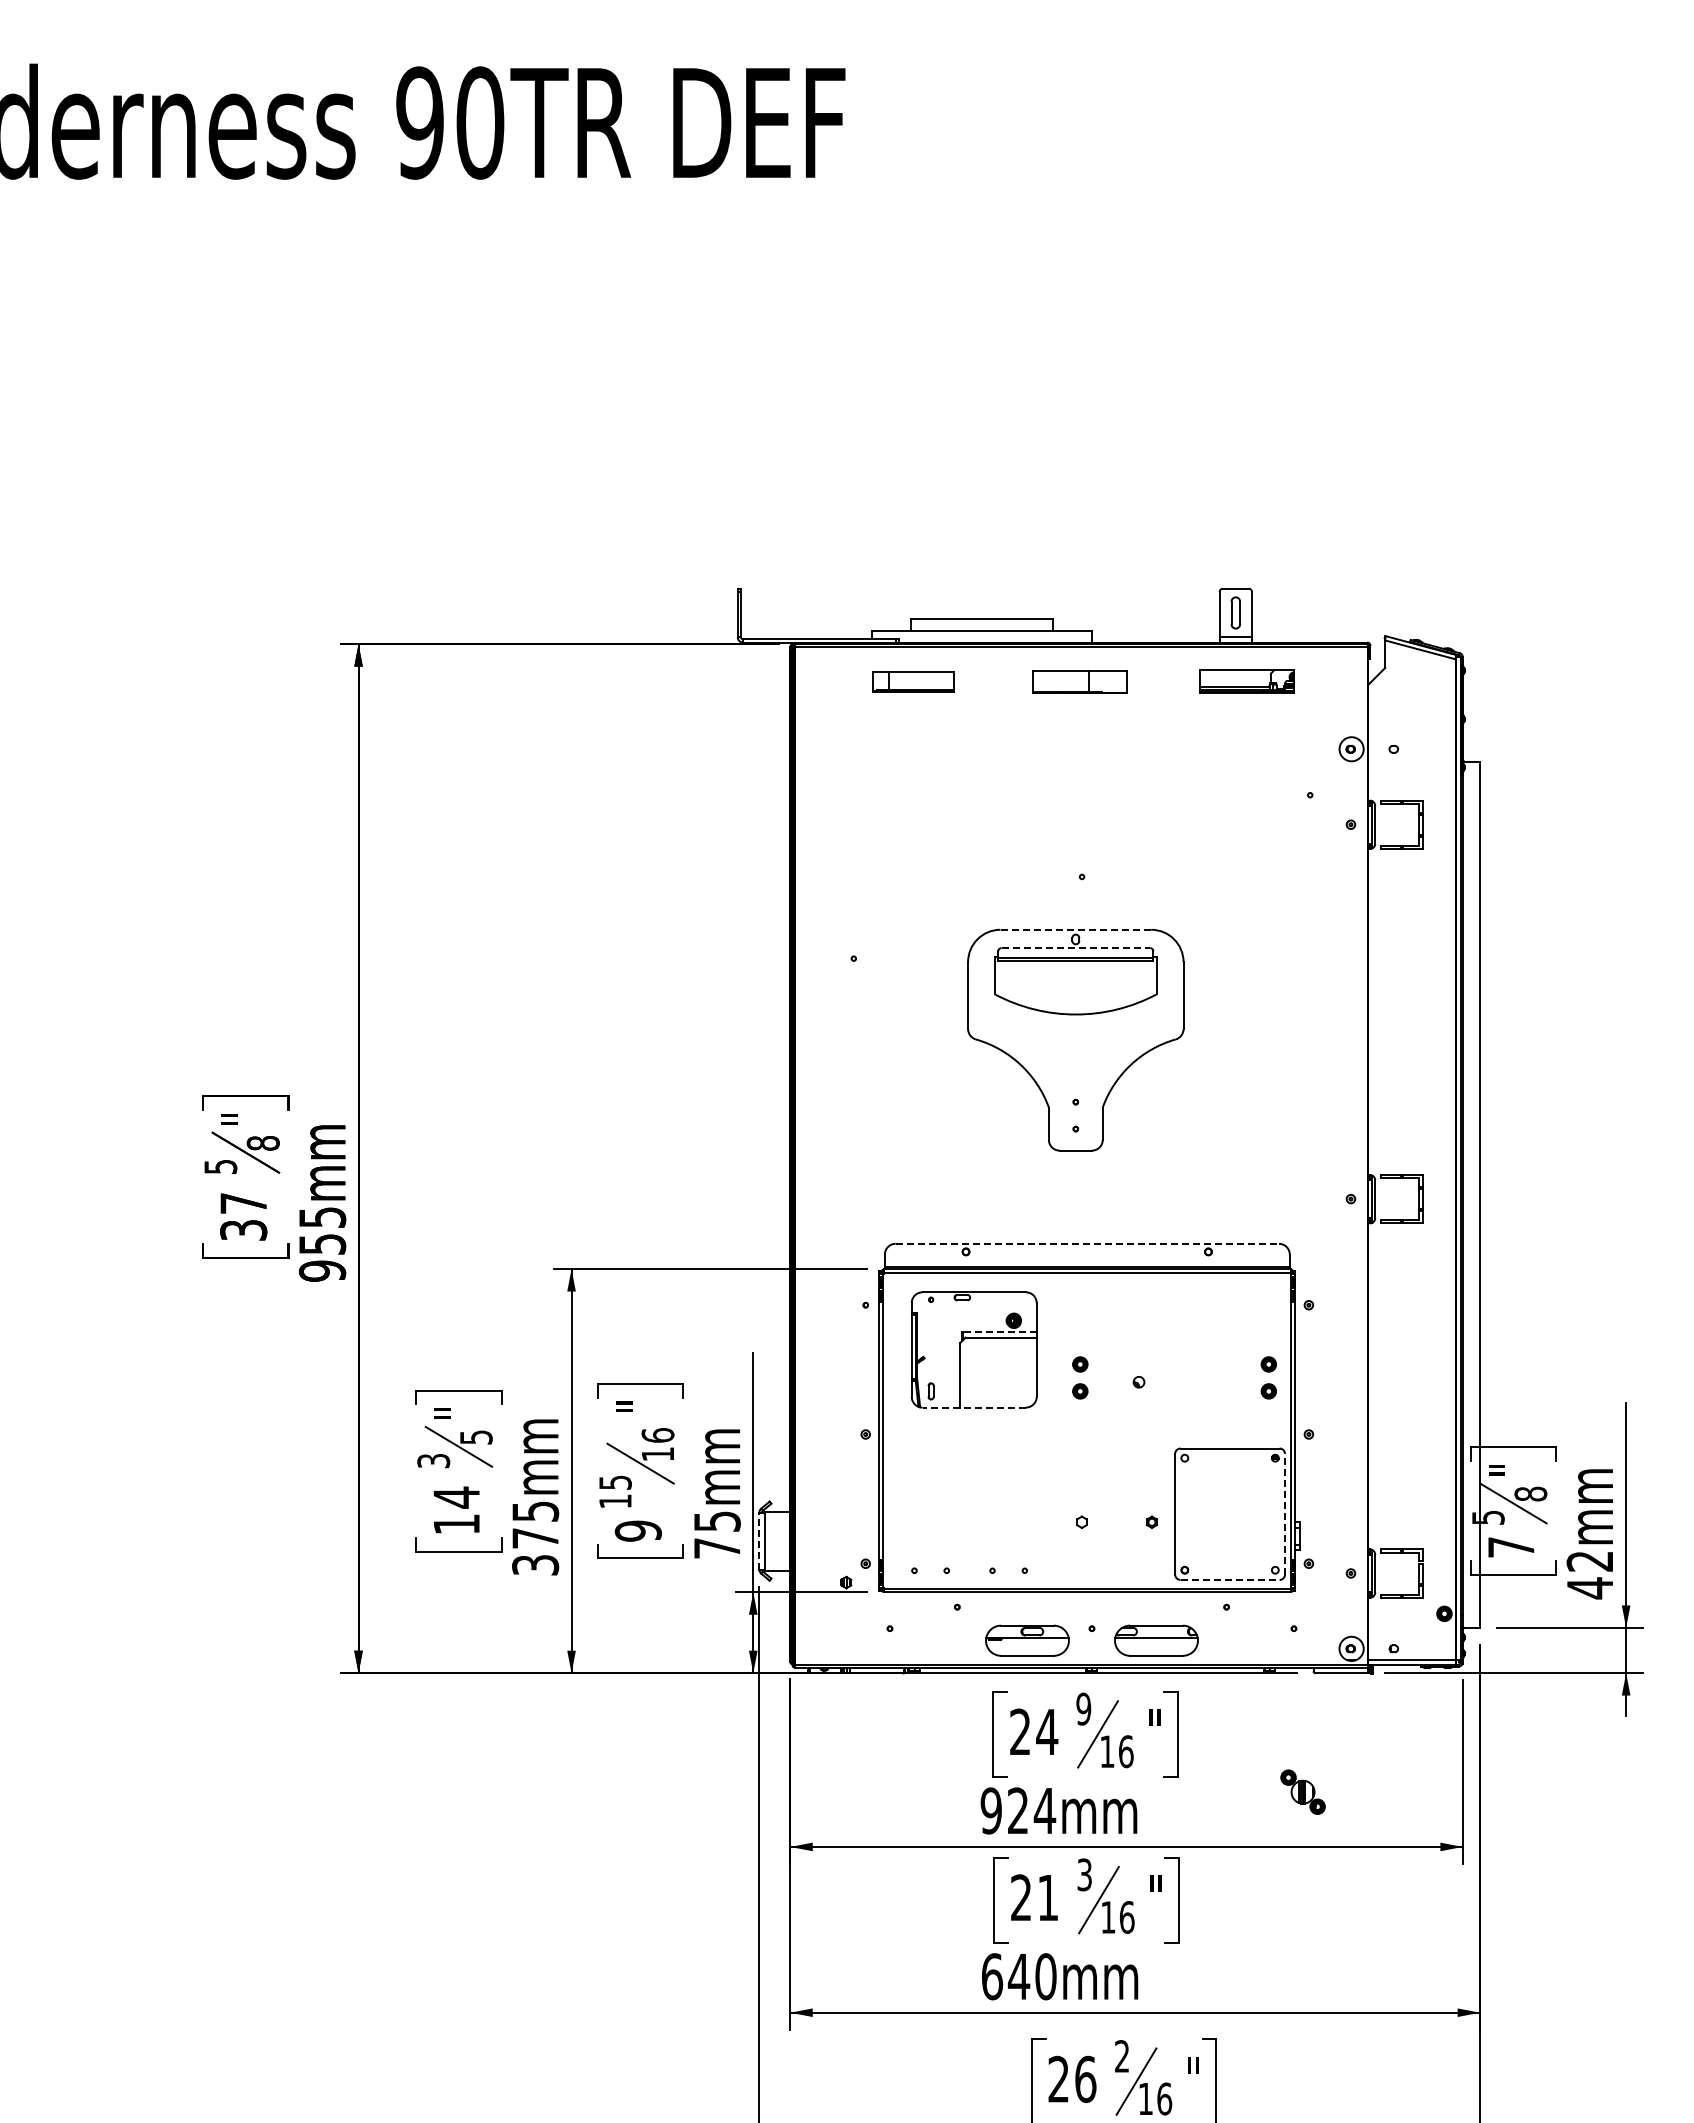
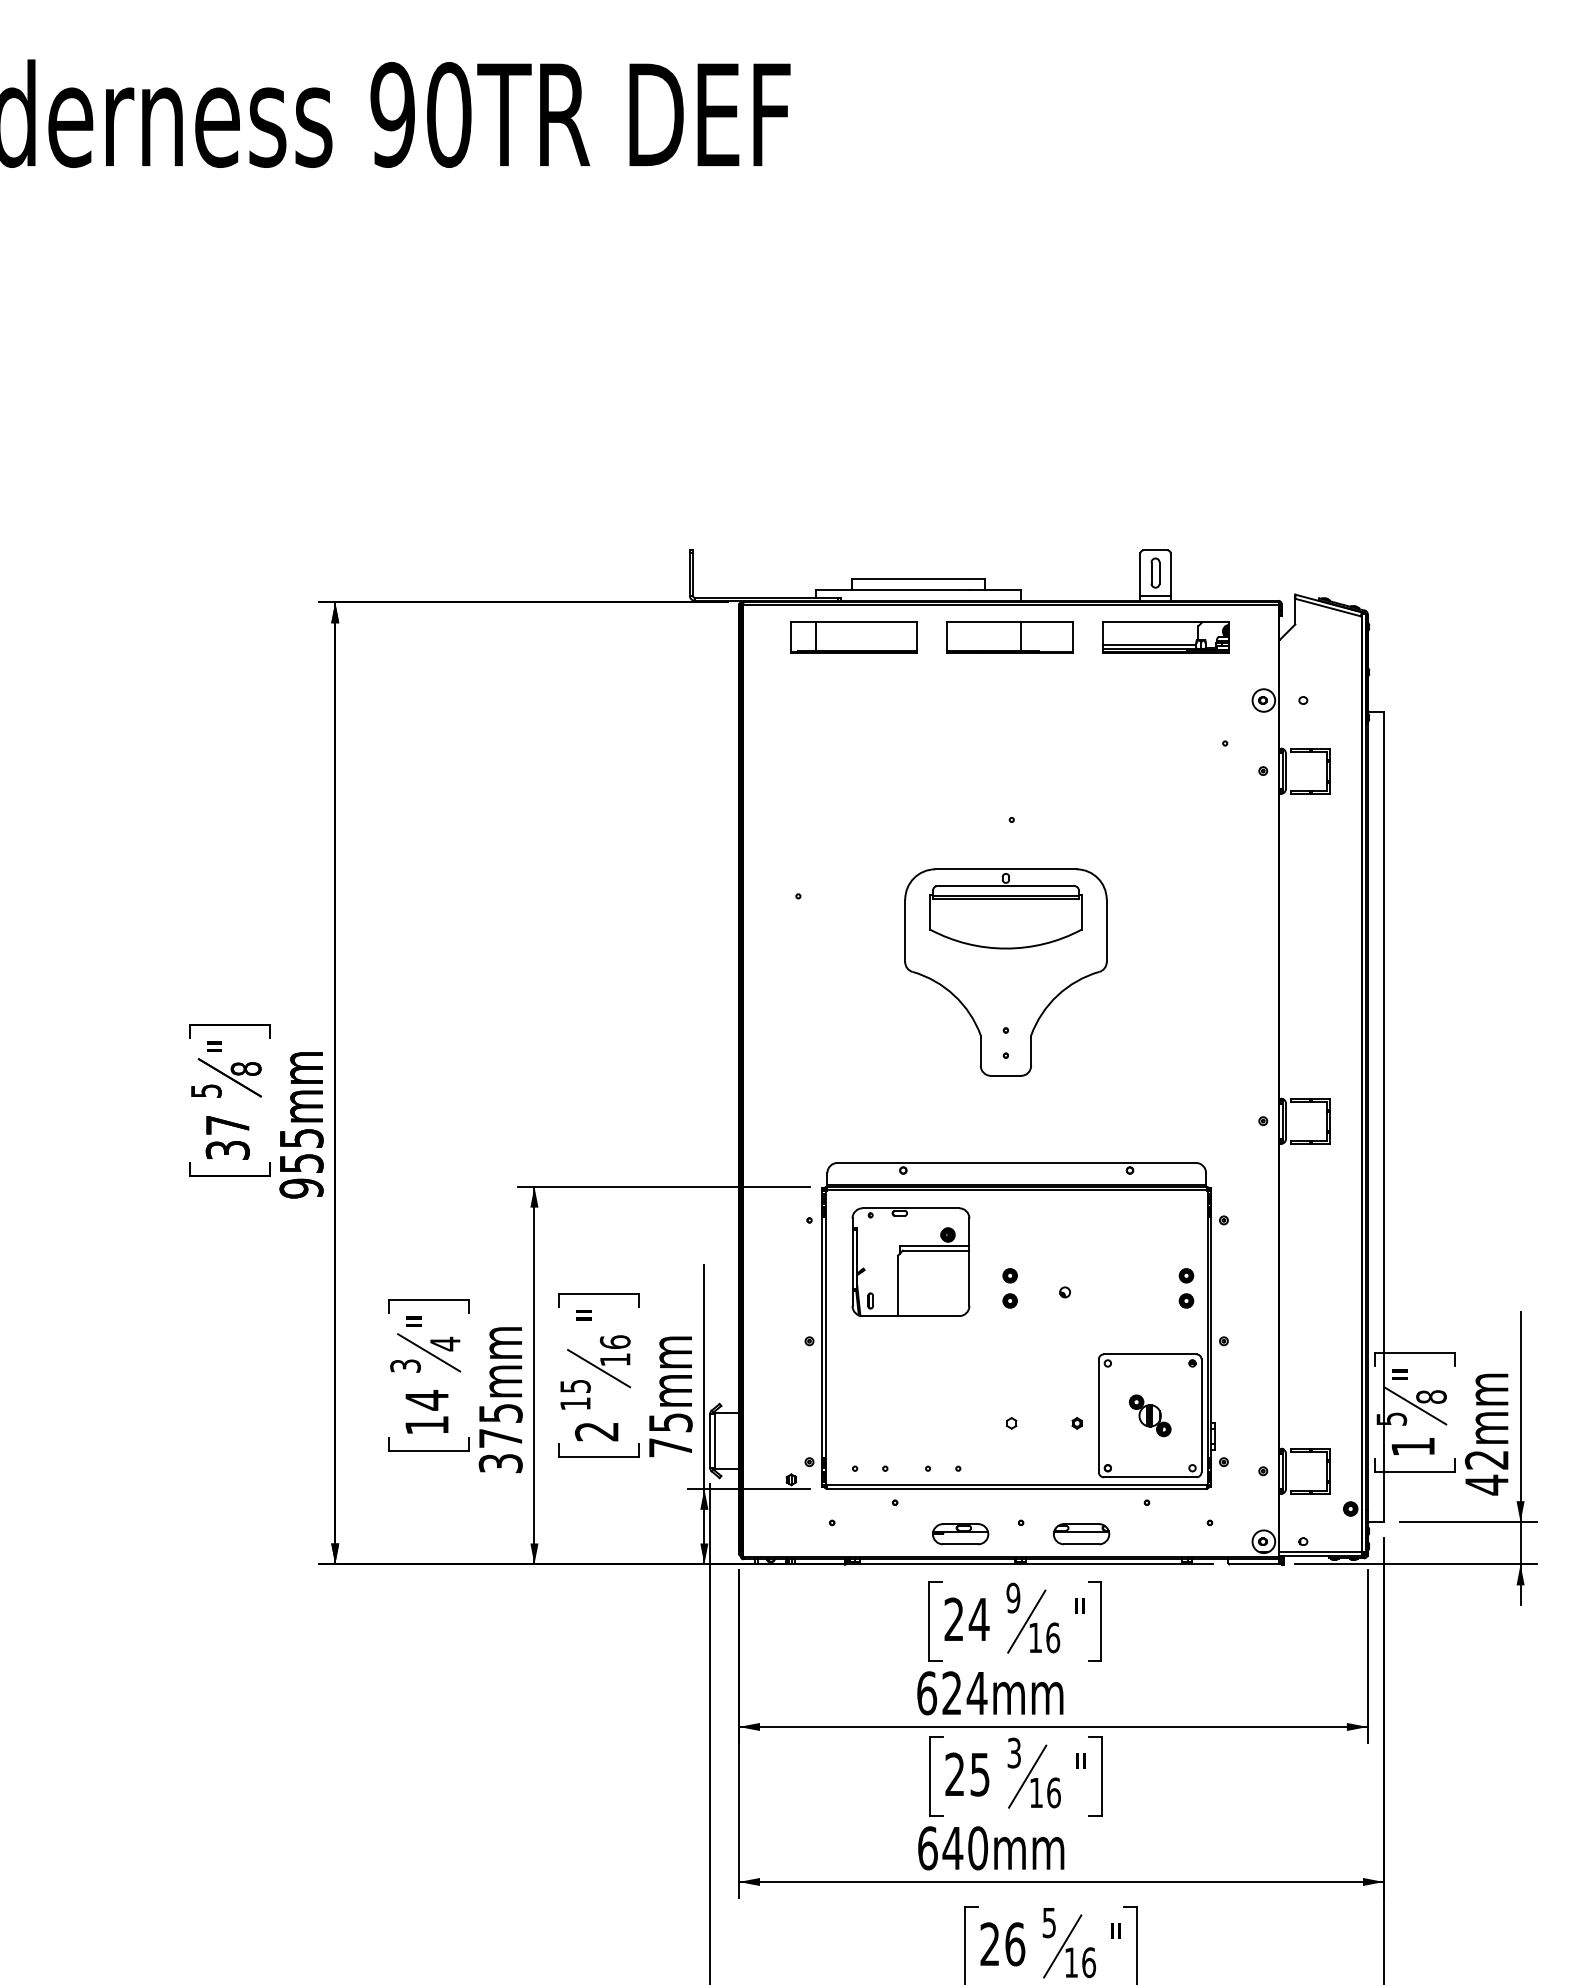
part: (913, 681) -> (854, 637), size x1.67
part: (1079, 681) -> (1009, 637), size x1.43
part: (1246, 681) -> (1165, 637), size x1.43
line: (1075, 929) -> (1005, 869), dashed -> solid
line: (1076, 948) -> (1006, 886), dashed -> solid
line: (1087, 1243) -> (1016, 1162), dashed -> solid
line: (999, 1332) -> (934, 1245), dashed -> solid
line: (974, 1407) -> (911, 1316), dashed -> solid
text: (476, 1437) -> (445, 1344), 5 -> 4
line: (1285, 1513) -> (1202, 1415), dashed -> solid
text: (638, 1530) -> (597, 1431), 9 -> 2
line: (759, 1540) -> (710, 1440), dashed -> solid
text: (1511, 1547) -> (1413, 1446), 7 -> 1
line: (1230, 1579) -> (1150, 1476), dashed -> solid
part: (1026, 1640) -> (959, 1533), size x0.71
part: (1156, 1640) -> (1081, 1533), size x0.71
part: (1302, 1791) -> (1149, 1415), moved
text: (991, 1810) -> (927, 1692), 924mm -> 624mm
text: (1047, 1898) -> (979, 1775), 21 -> 25
text: (1122, 2056) -> (1049, 1922), 2 -> 5

